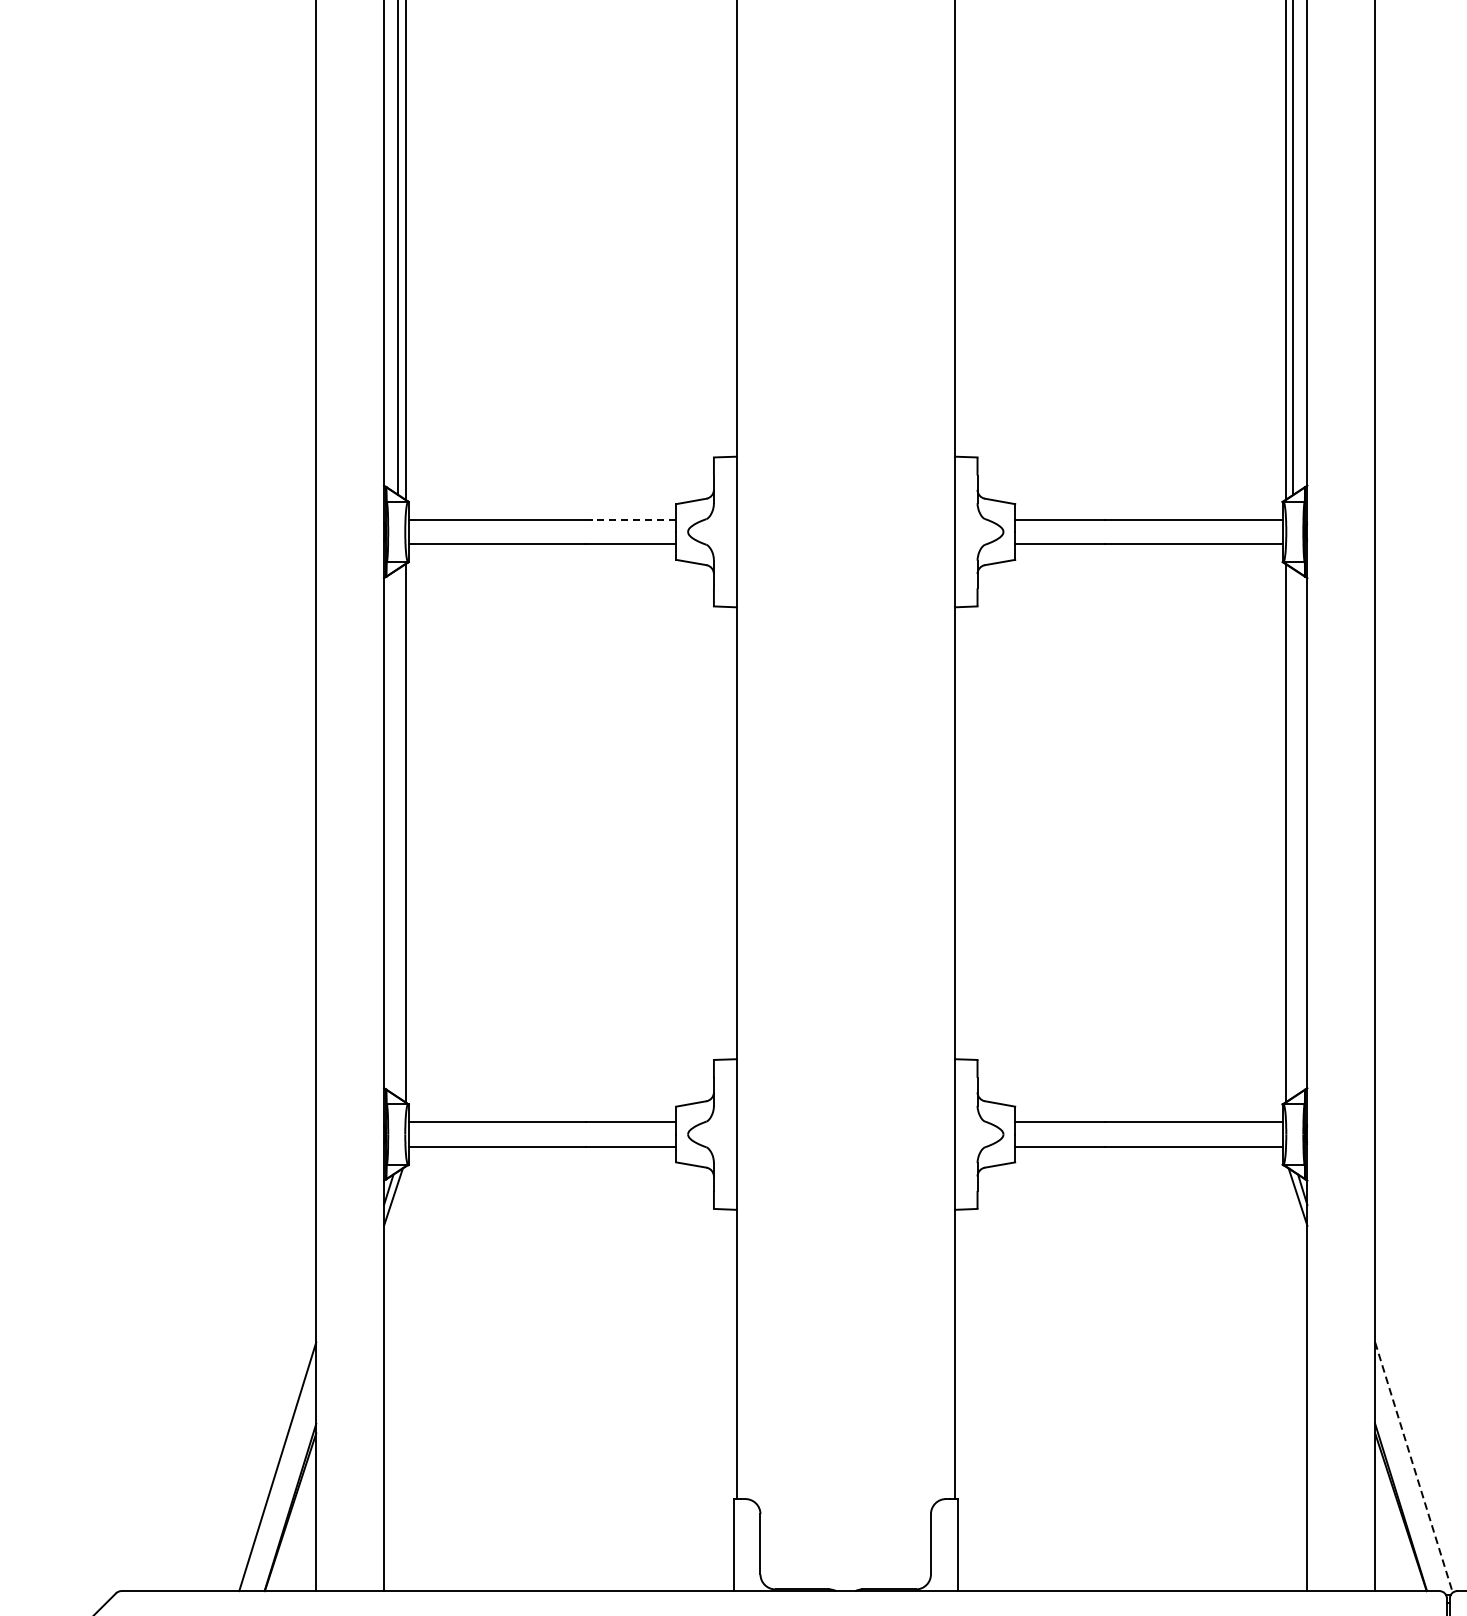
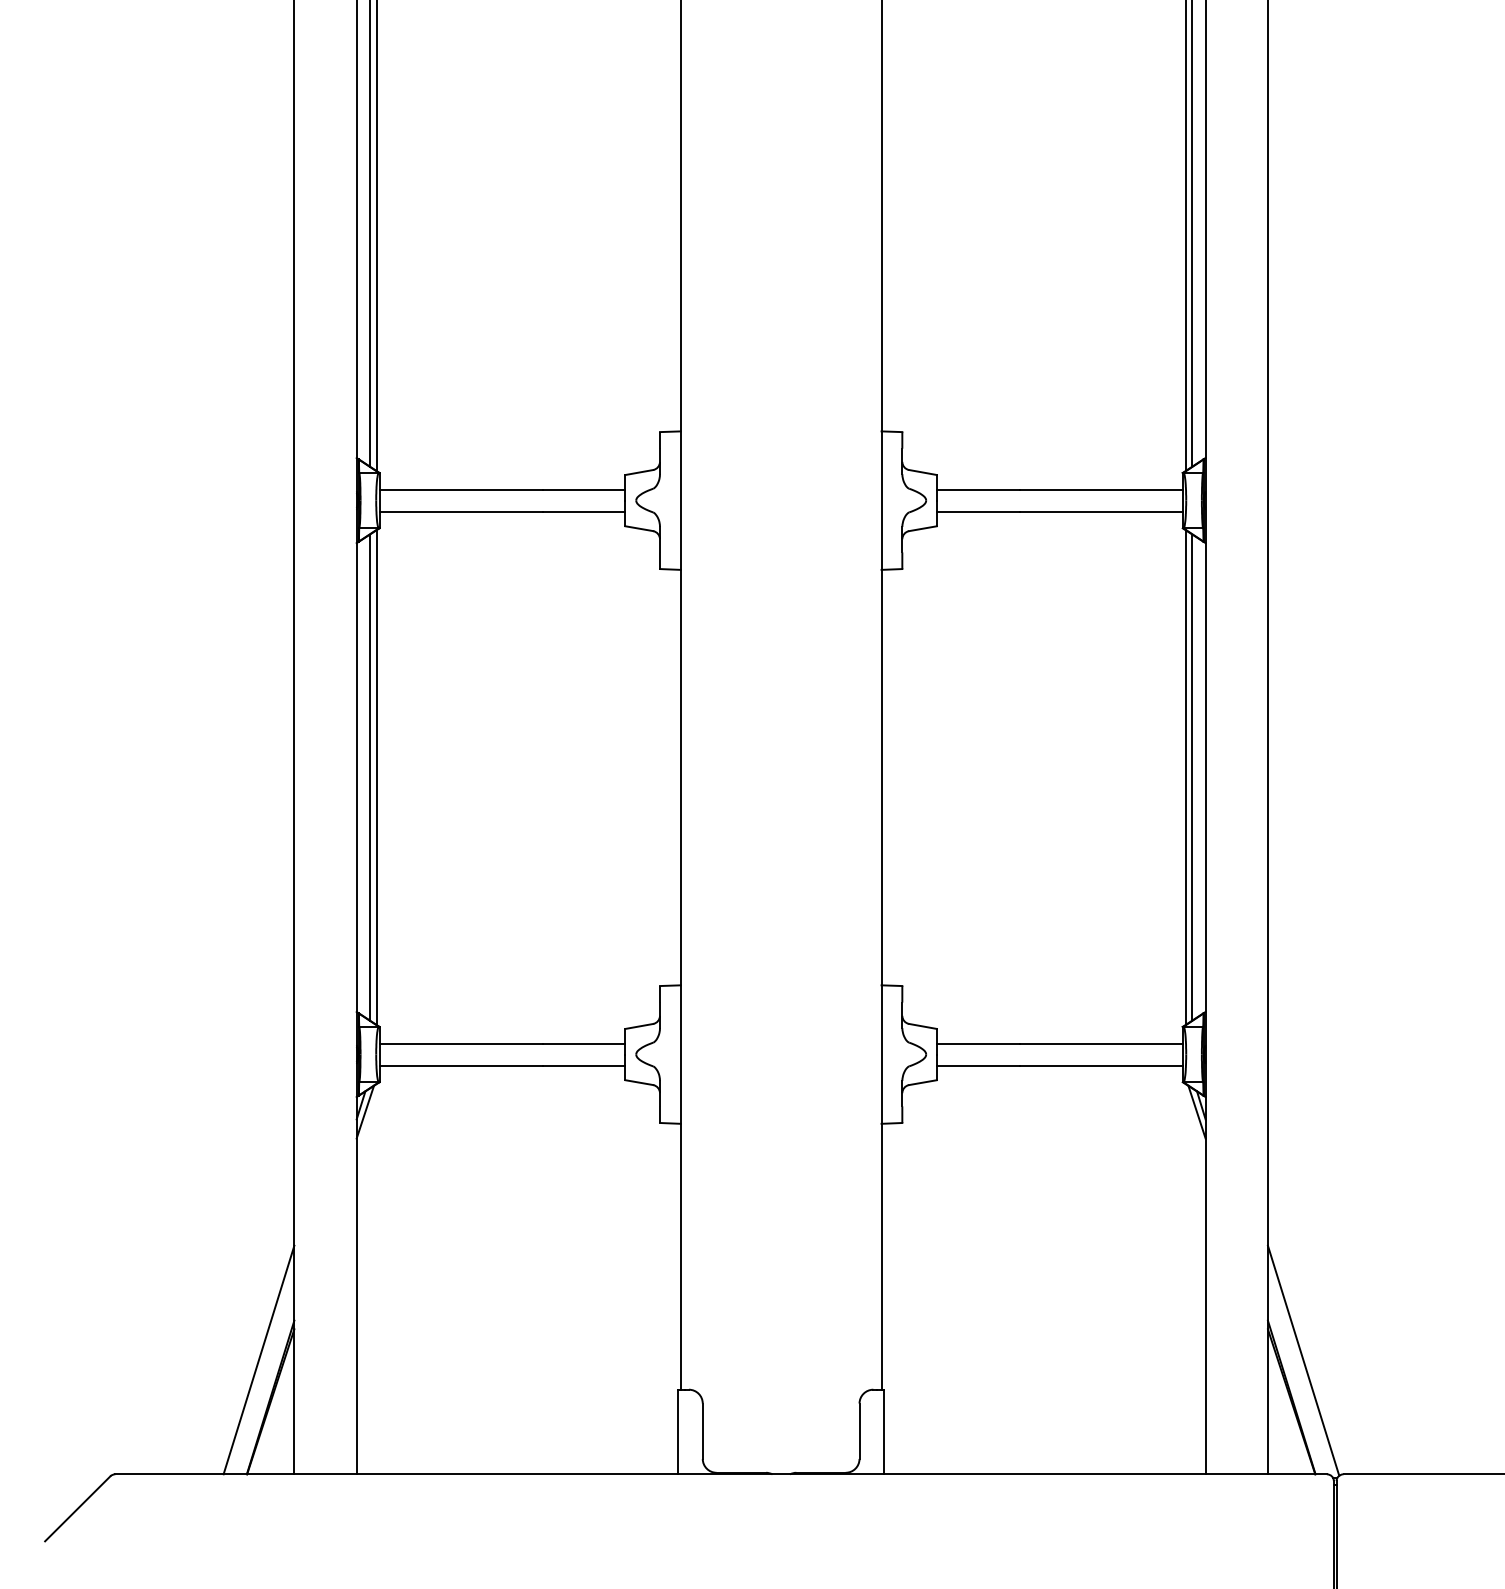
line: (630, 519) -> (583, 489), dashed -> solid
line: (397, 833) -> (369, 777), added
line: (1293, 833) -> (1192, 777), added
line: (1413, 1468) -> (1303, 1361), dashed -> solid

